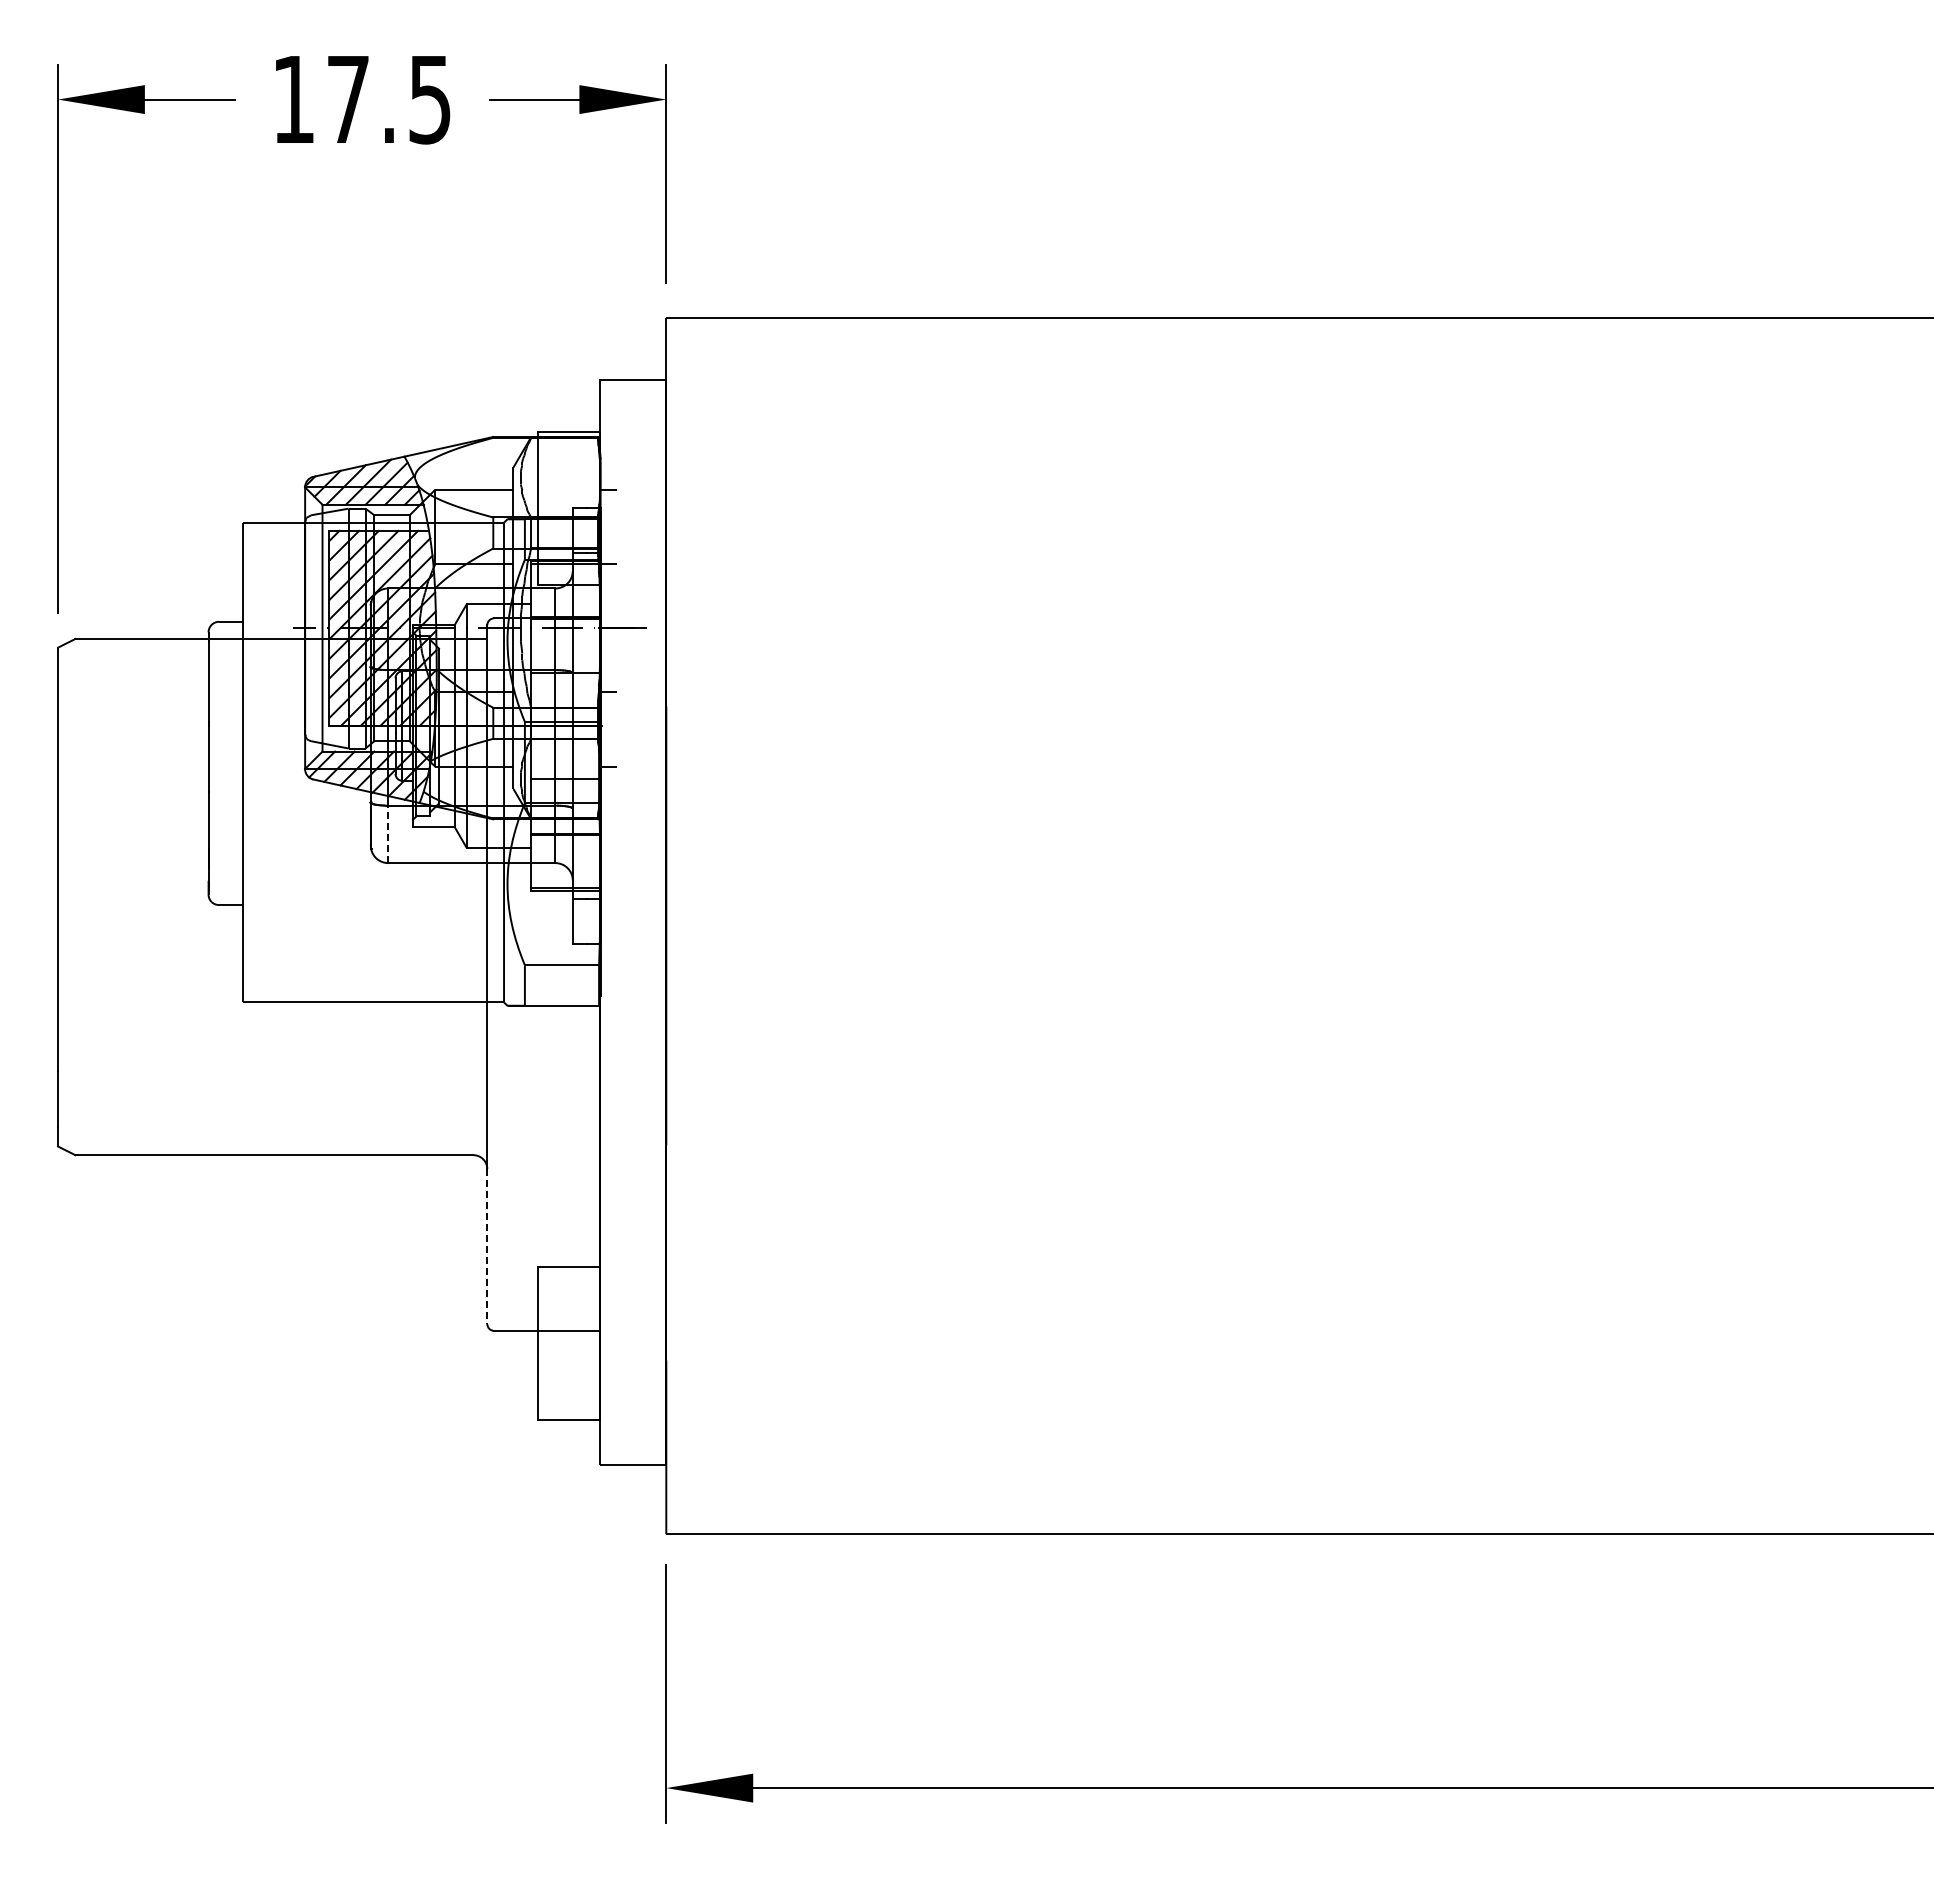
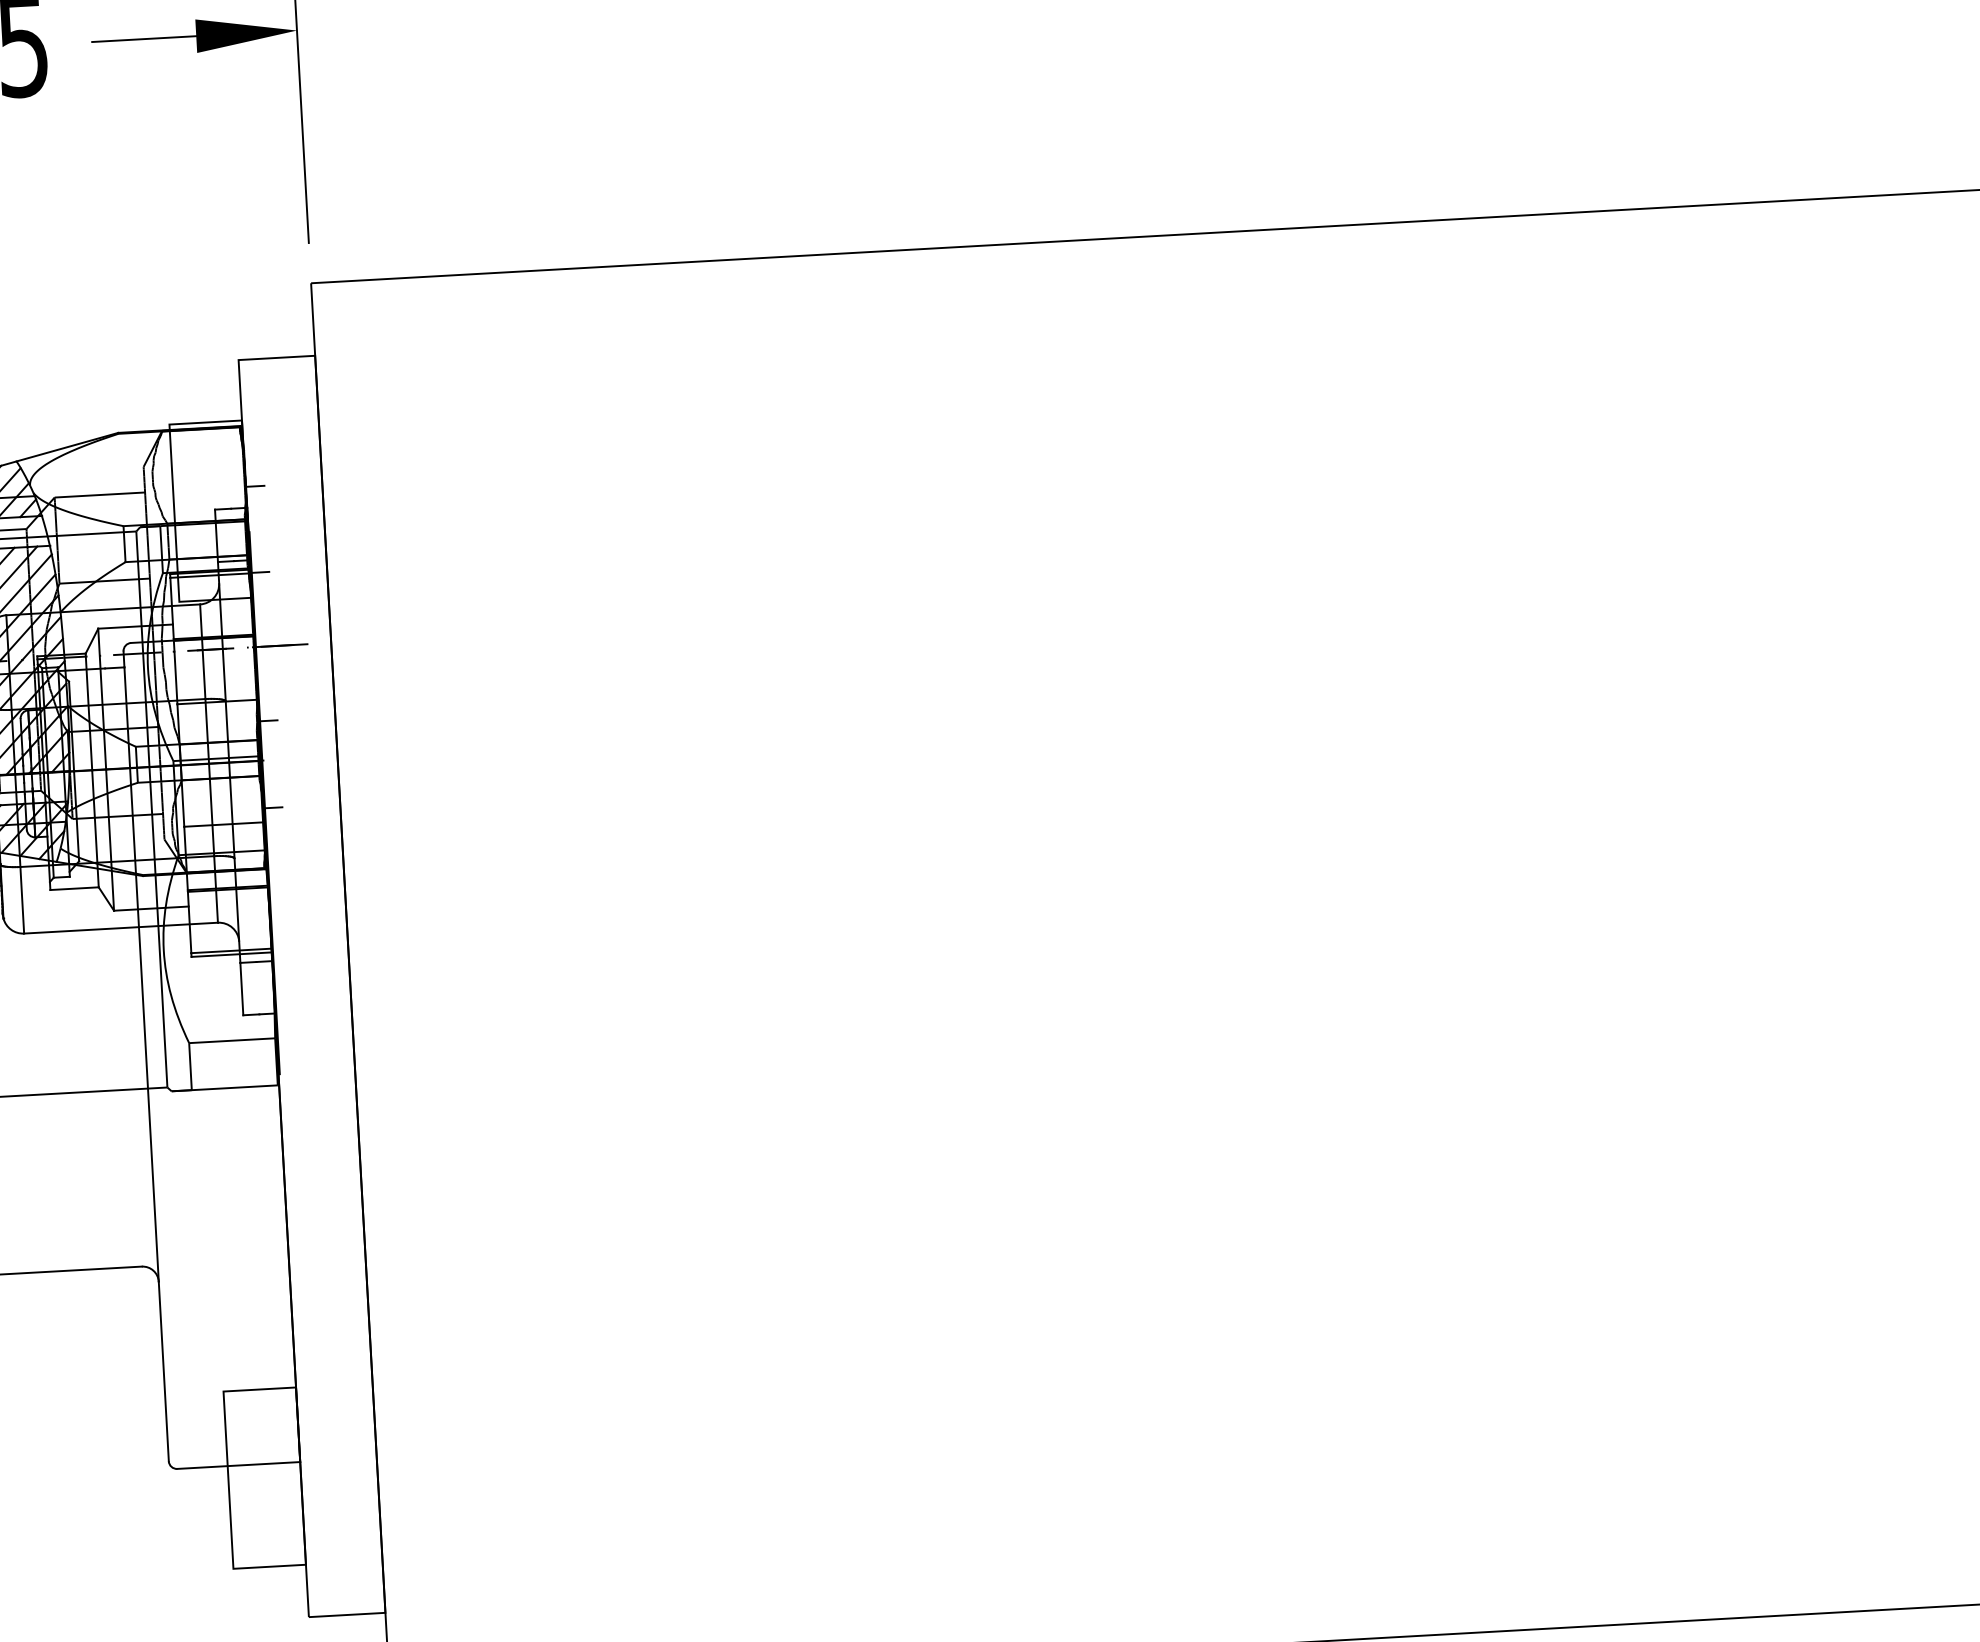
line: (388, 834) -> (22, 900), dashed -> solid
line: (487, 1247) -> (164, 1372), dashed -> solid

